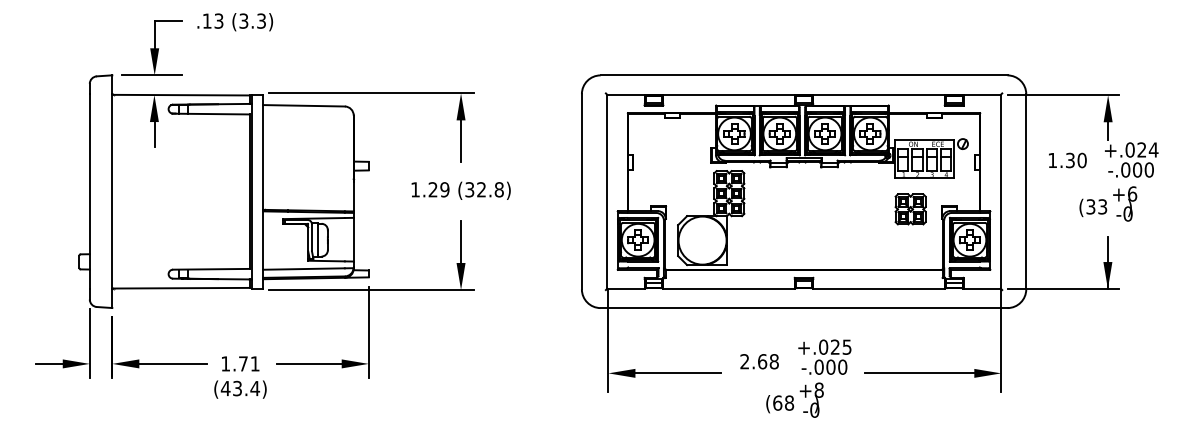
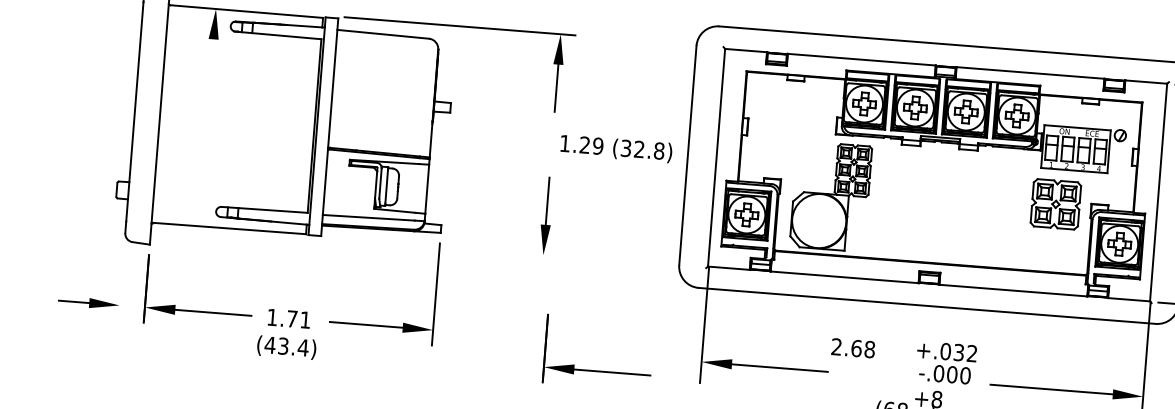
line: (154, 133) -> (212, 52), removed
text: (460, 190) -> (615, 148), moved
part: (910, 209) -> (1055, 204), size x1.4
line: (371, 290) -> (442, 247), removed
line: (89, 342) -> (121, 281), removed
text: (841, 346) -> (965, 352), +.025 -> +.032
text: (759, 361) -> (853, 348), moved
part: (516, 388) -> (597, 370), added

